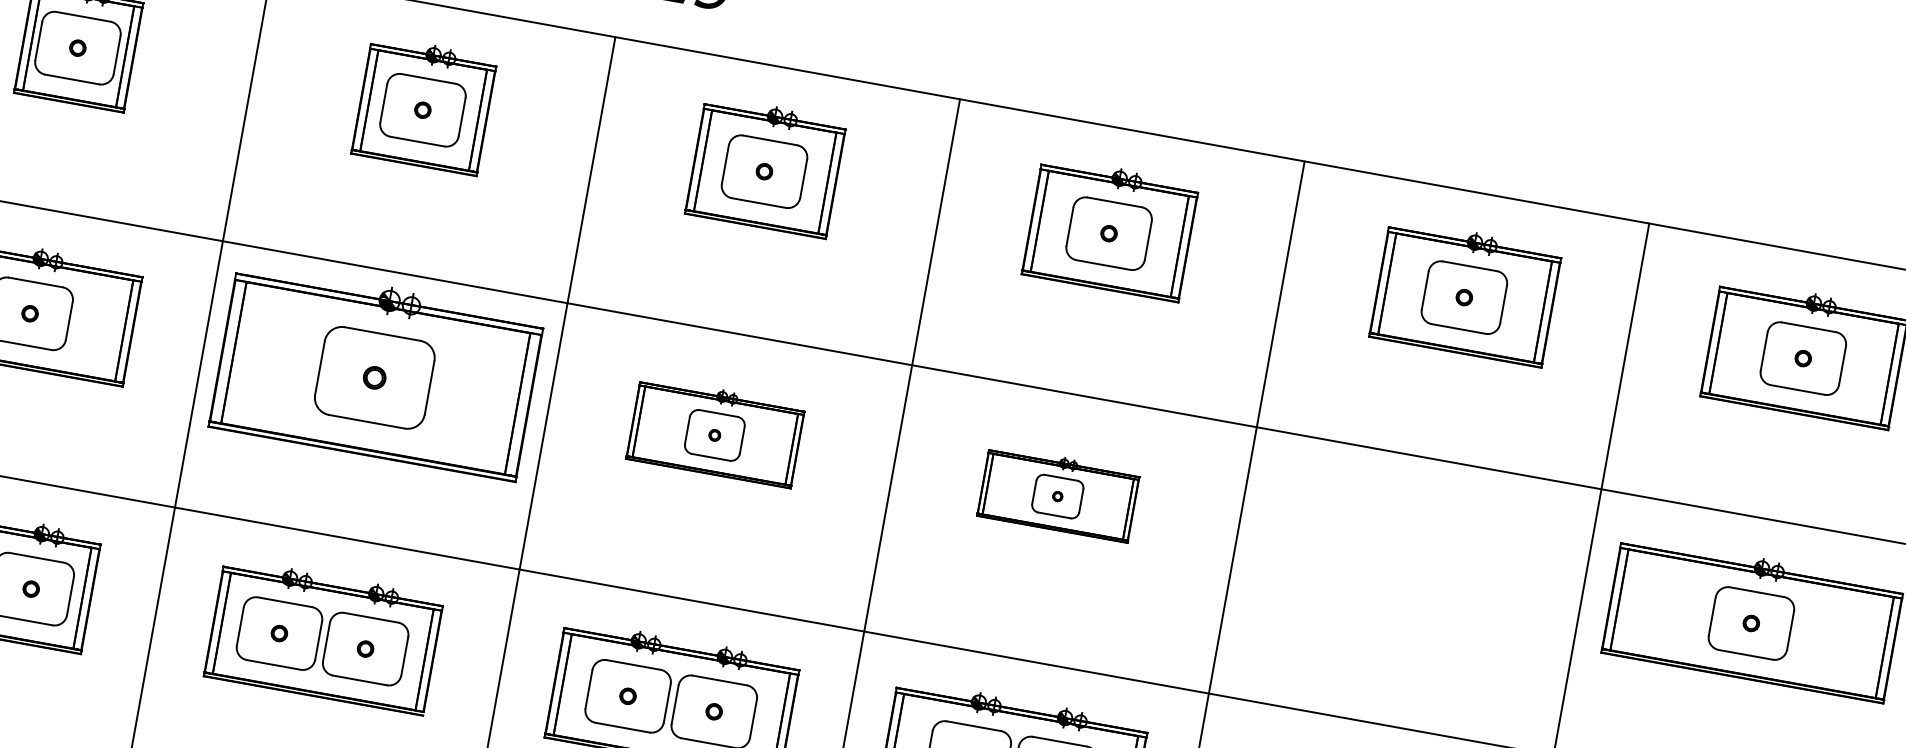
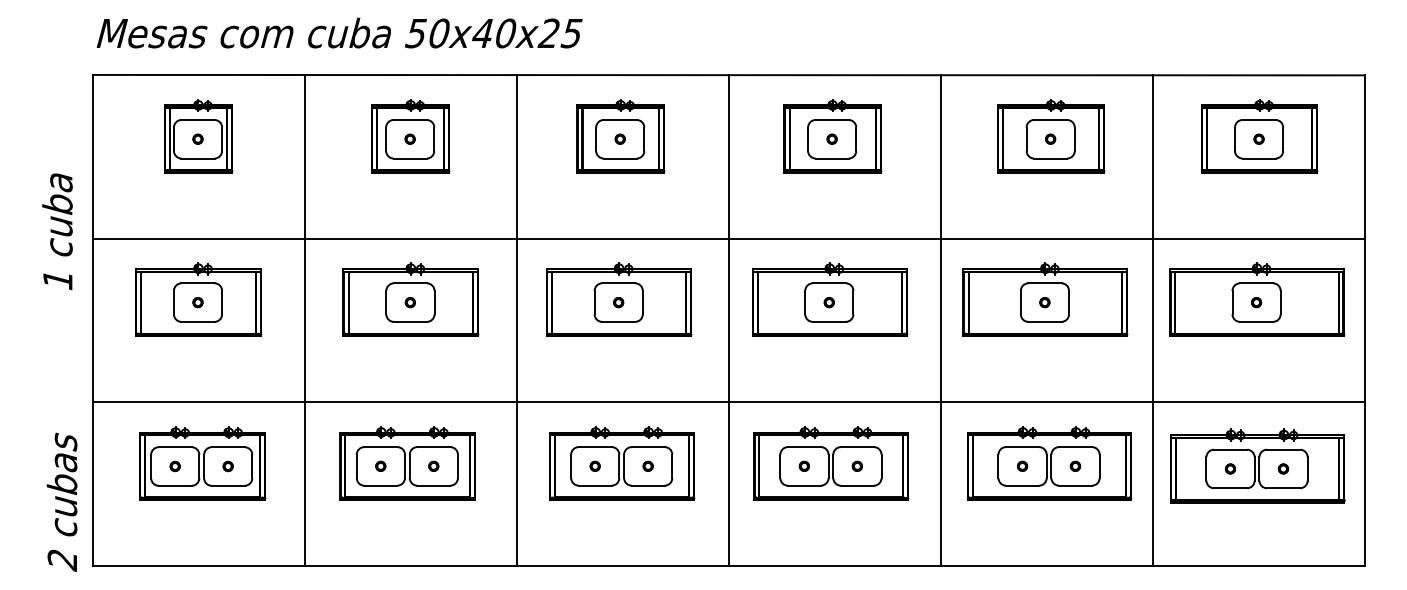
part: (376, 370) -> (410, 299), size x0.71
part: (716, 432) -> (619, 299), size x1.43
part: (1059, 493) -> (830, 299), size x1.67
part: (1409, 556) -> (1045, 299), added

